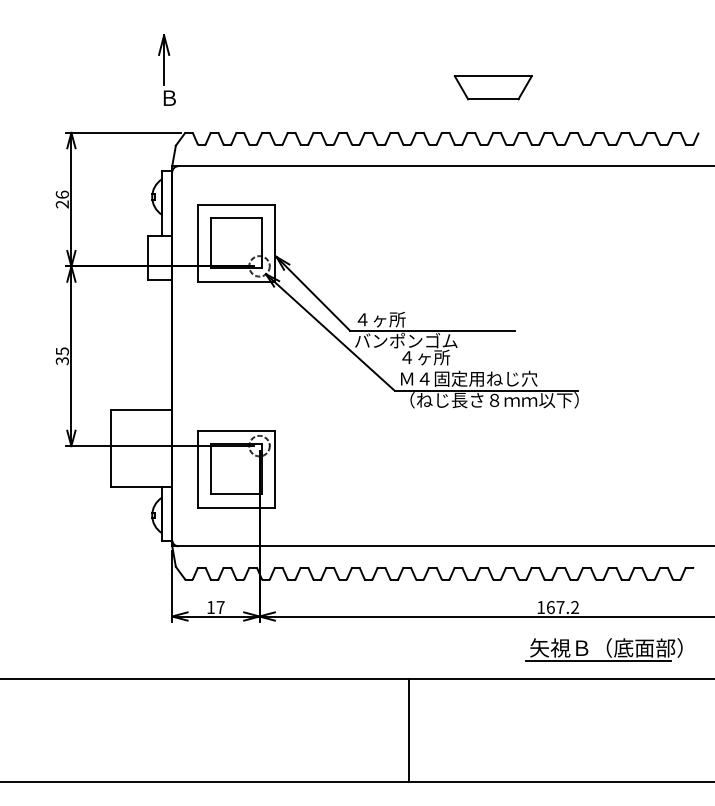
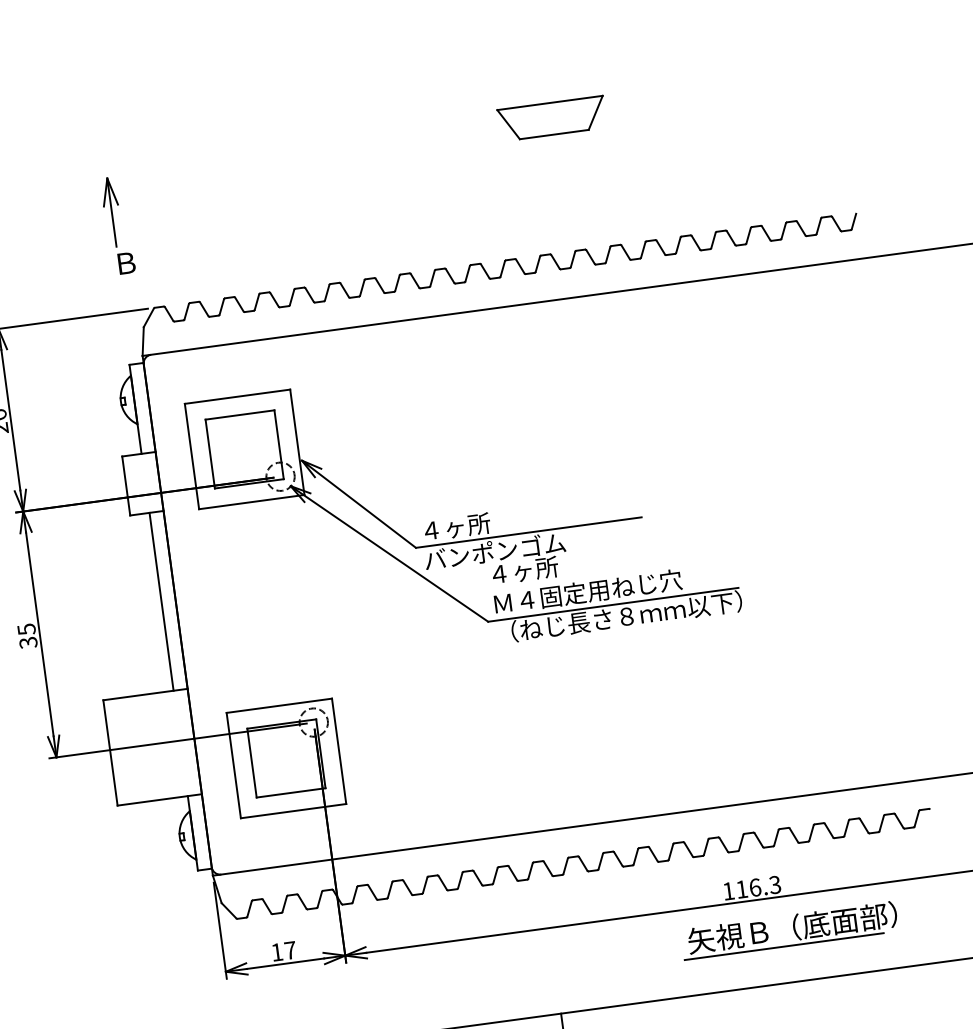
part: (492, 87) -> (551, 118), moved
line: (161, 344) -> (160, 601), added
text: (563, 607) -> (759, 887), 167.2 -> 116.3
part: (603, 649) -> (788, 930), moved

